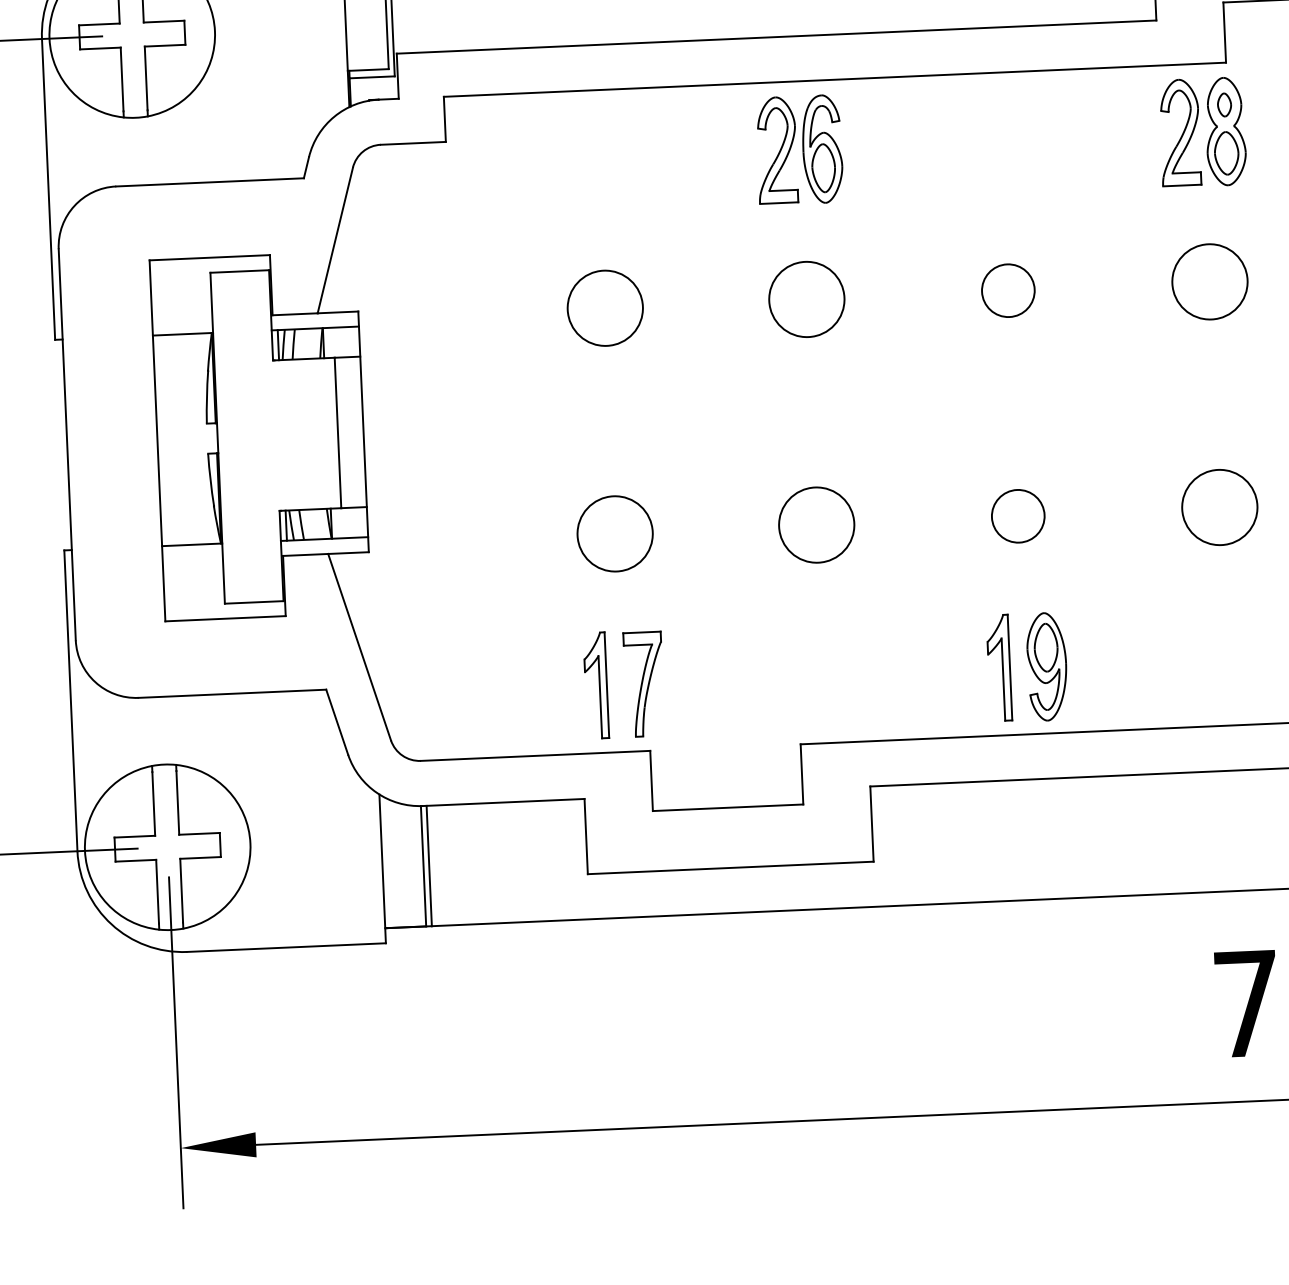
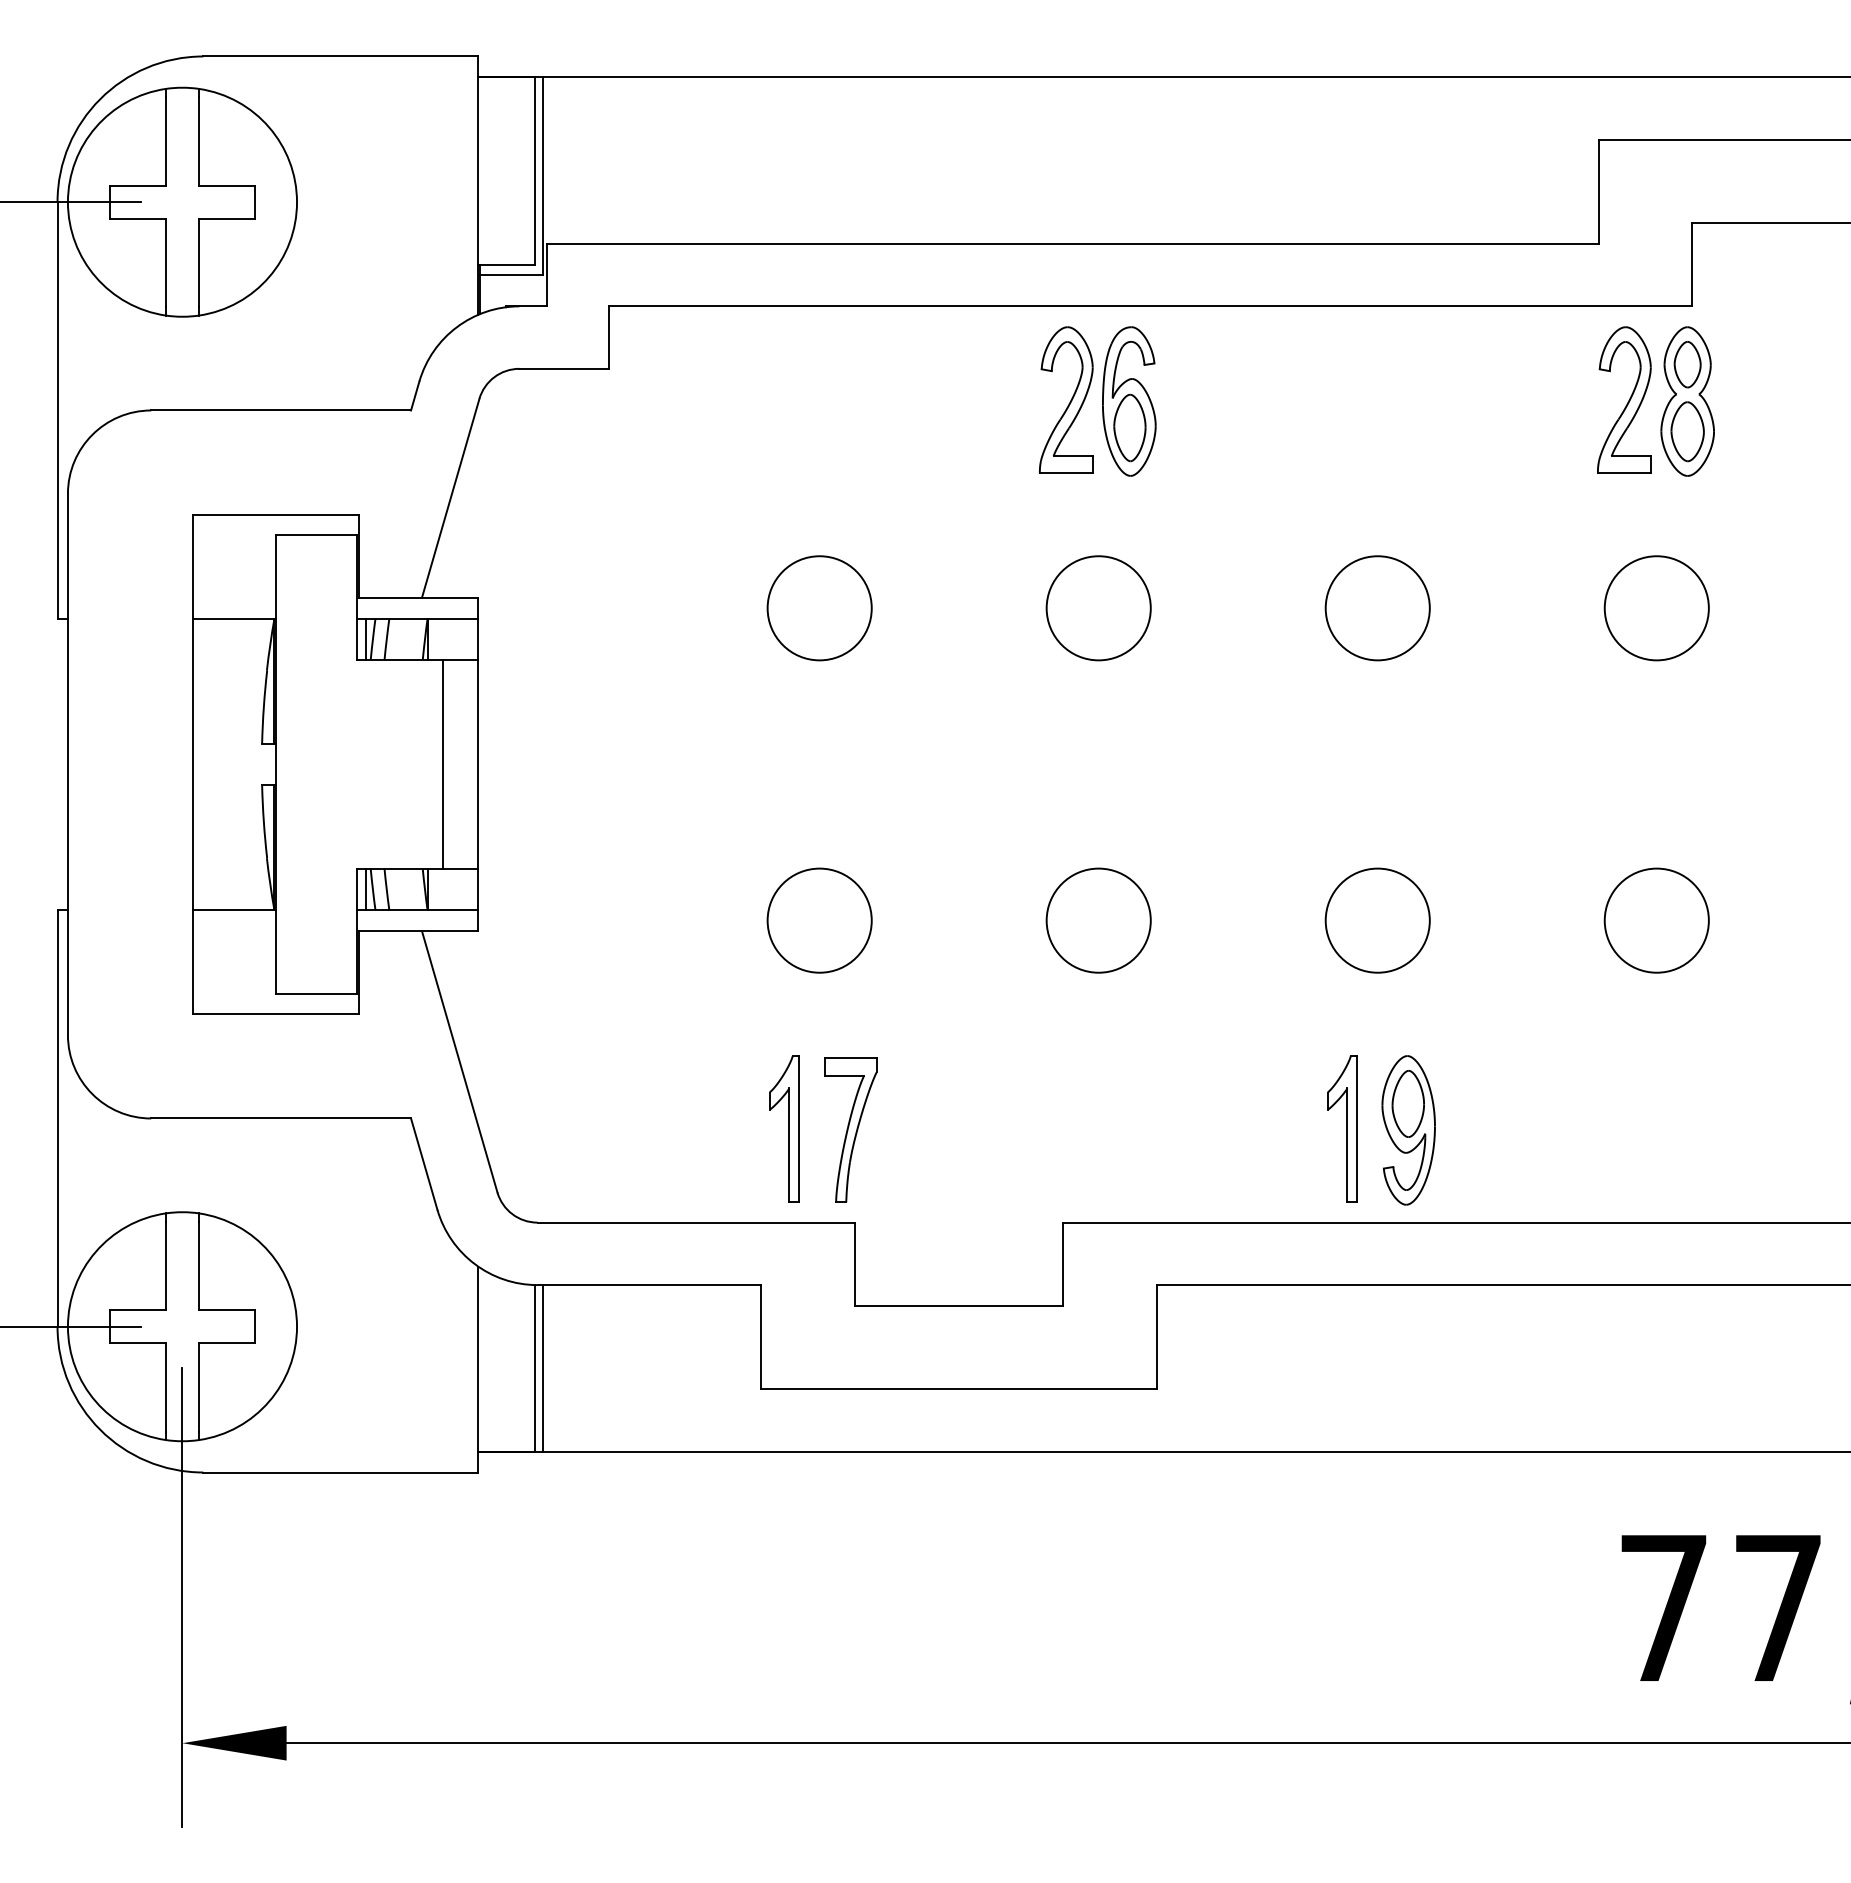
part: (1224, 104) -> (1687, 364), size x1.43
circle: (1008, 290) -> (1377, 608), size x1.43
circle: (1018, 516) -> (1377, 920), size x1.43

